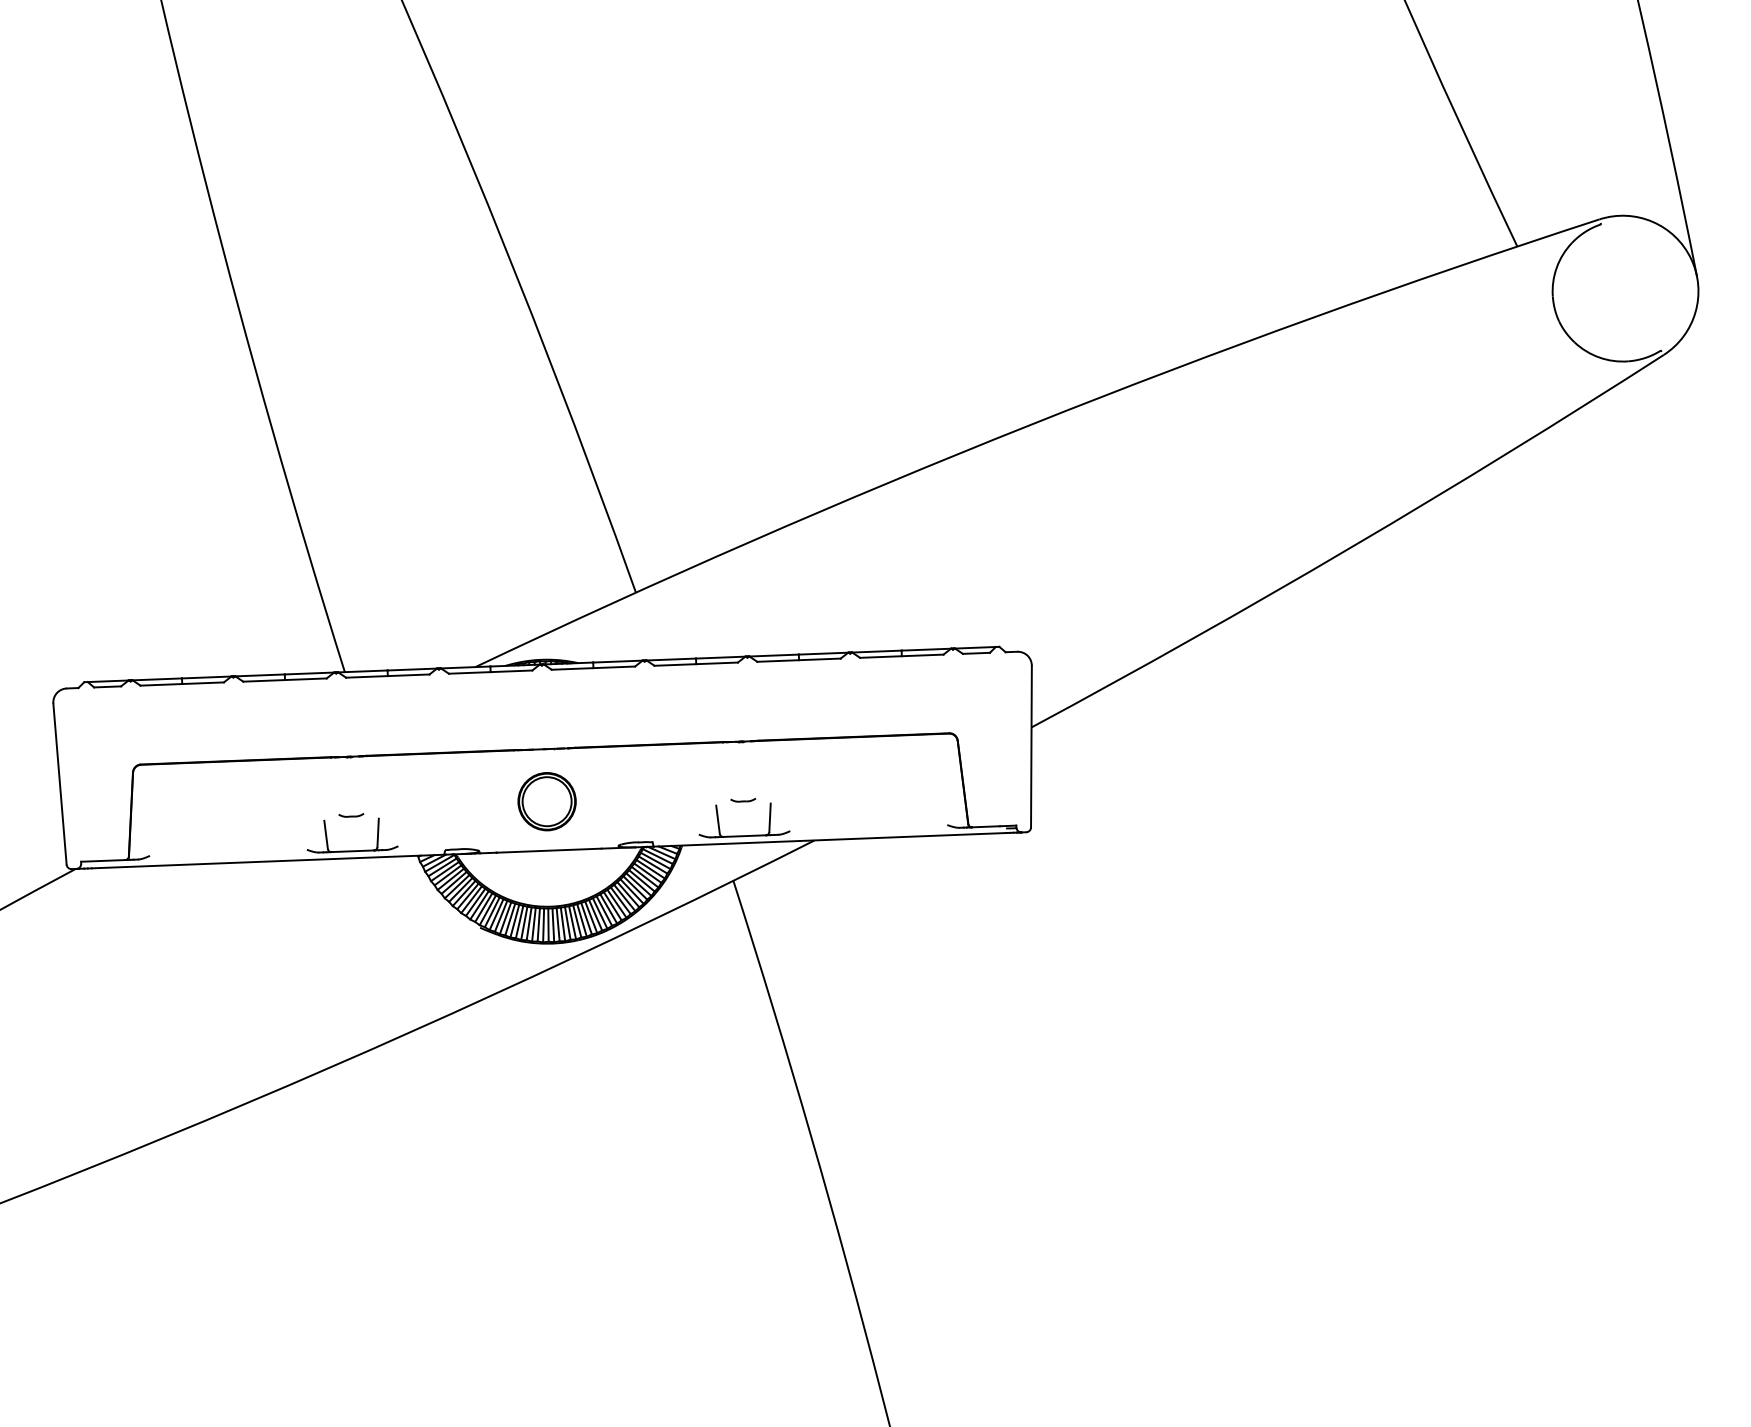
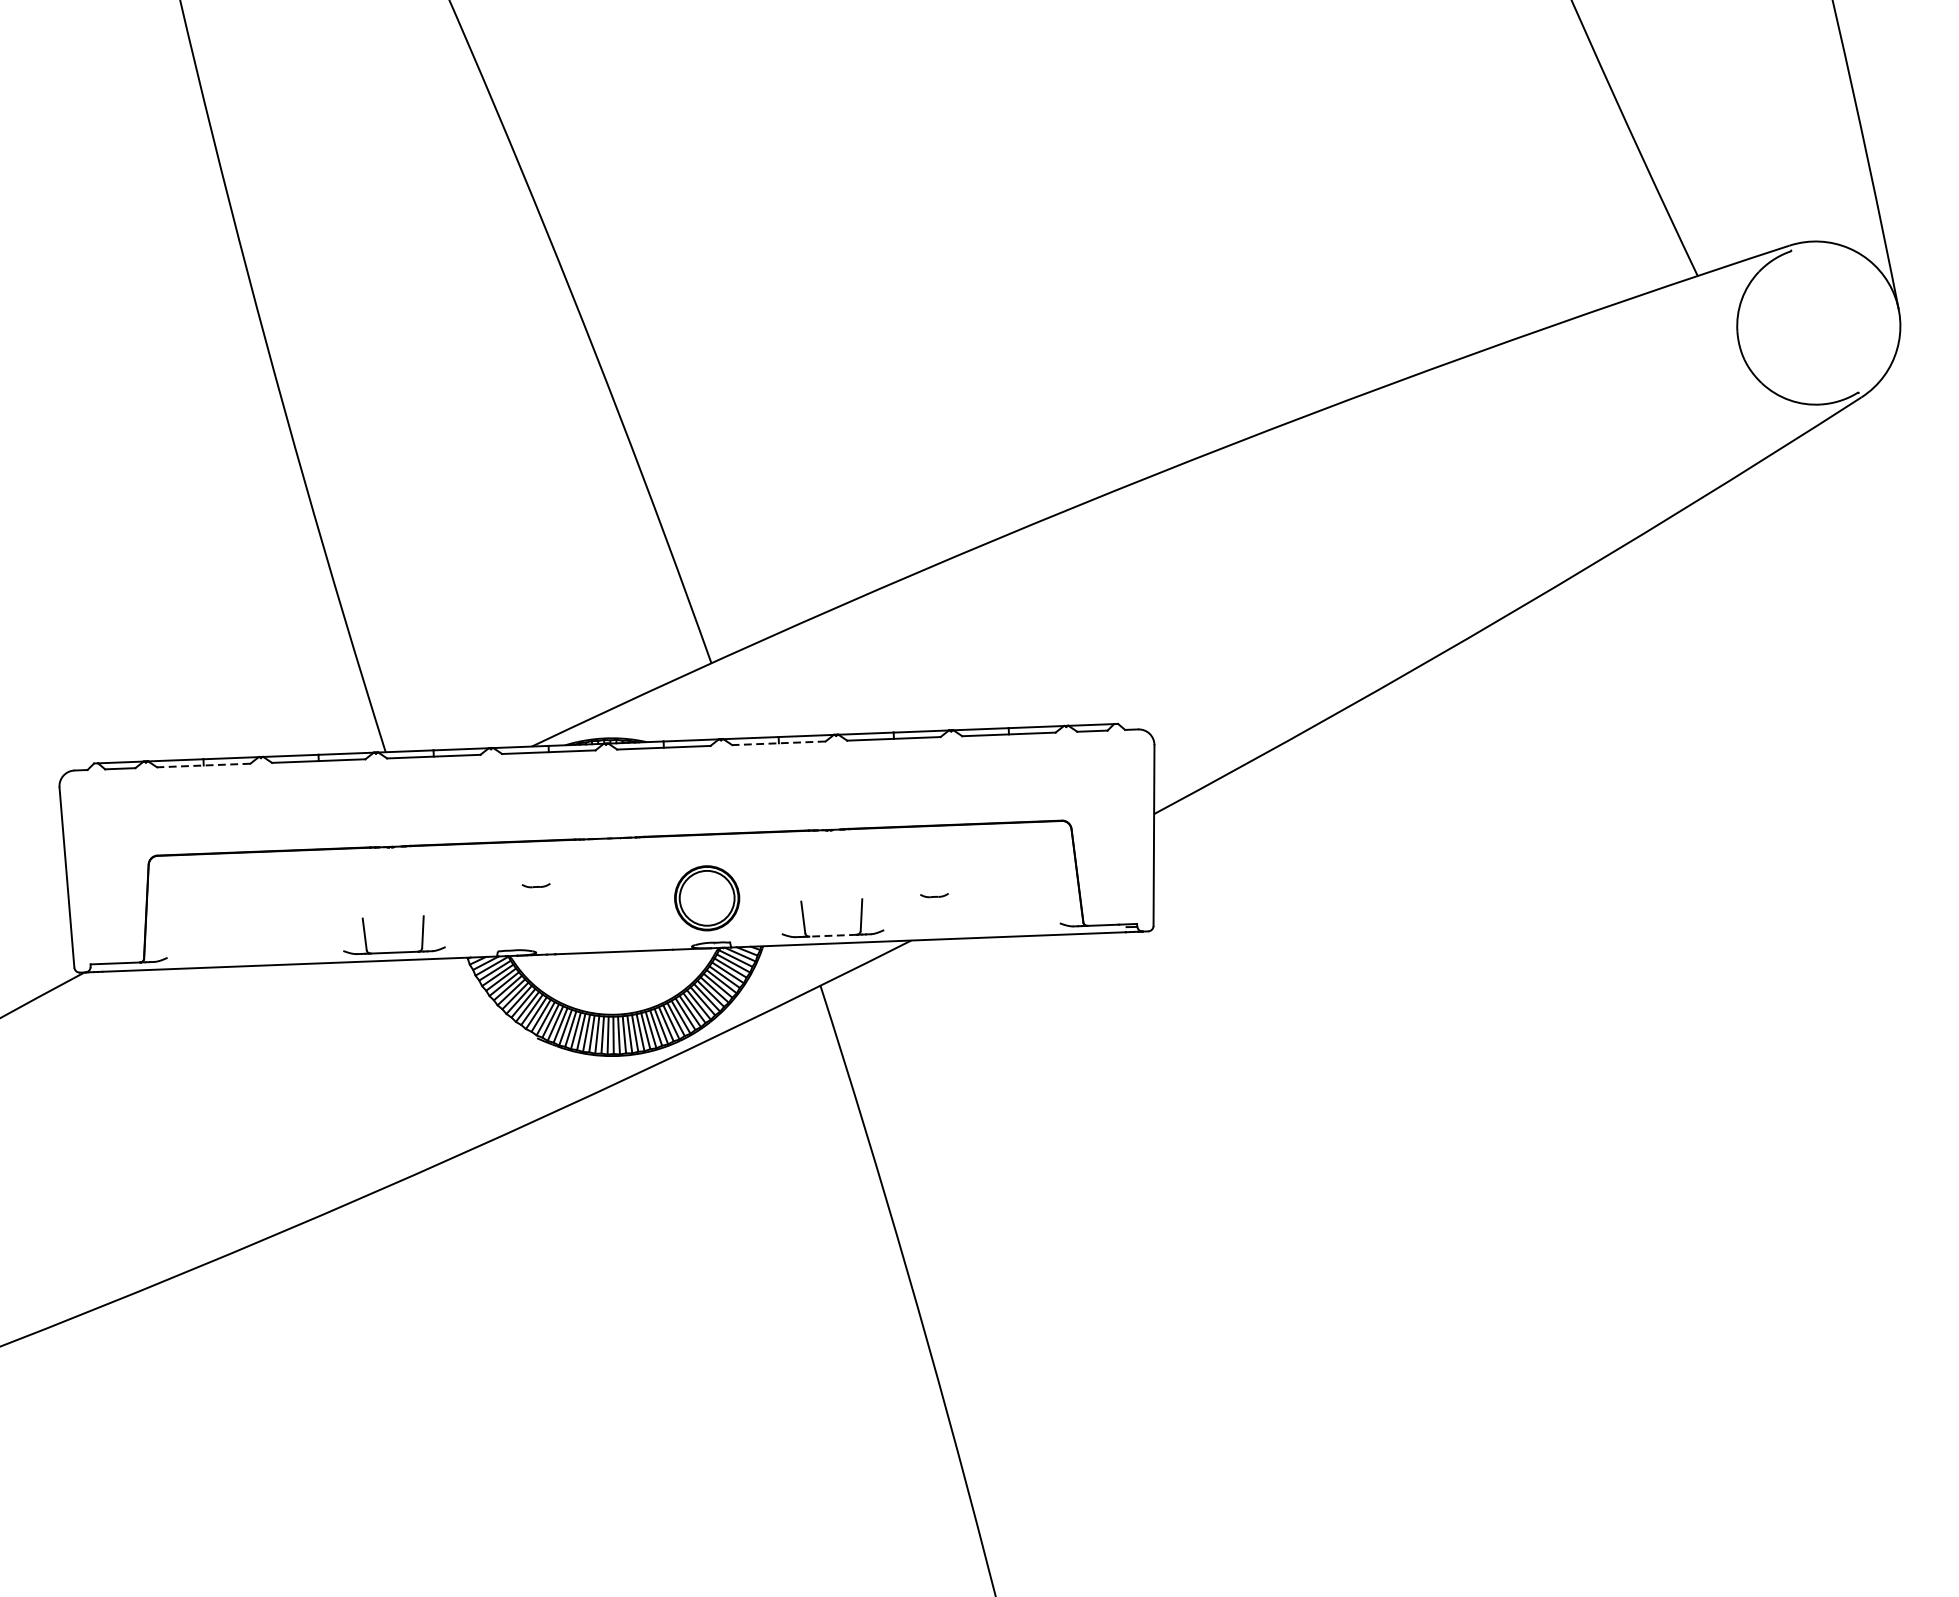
line: (696, 664) -> (779, 743), solid -> dashed
line: (182, 684) -> (204, 766), solid -> dashed
part: (743, 799) -> (934, 894), moved
part: (546, 801) -> (706, 898), moved
part: (351, 815) -> (536, 885), moved
line: (744, 836) -> (832, 936), solid -> dashed

